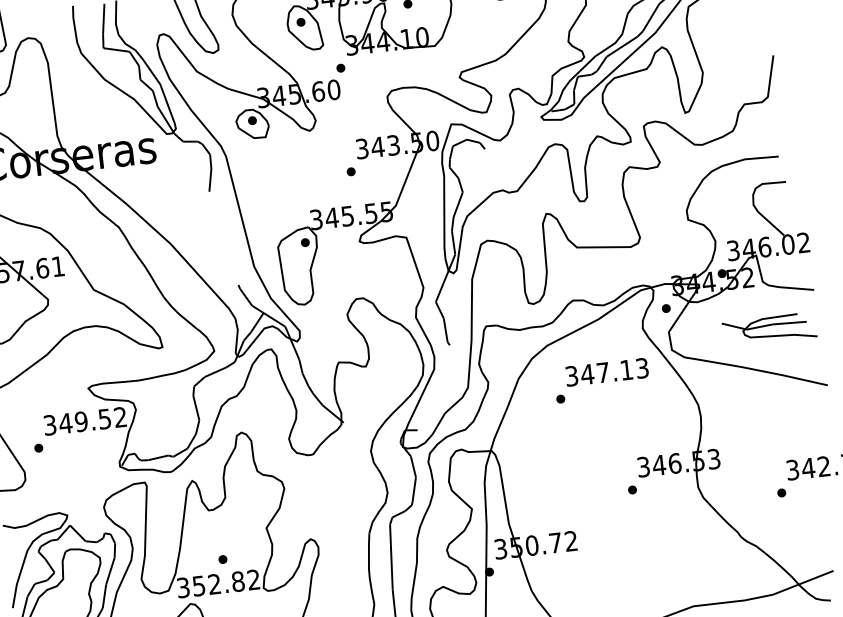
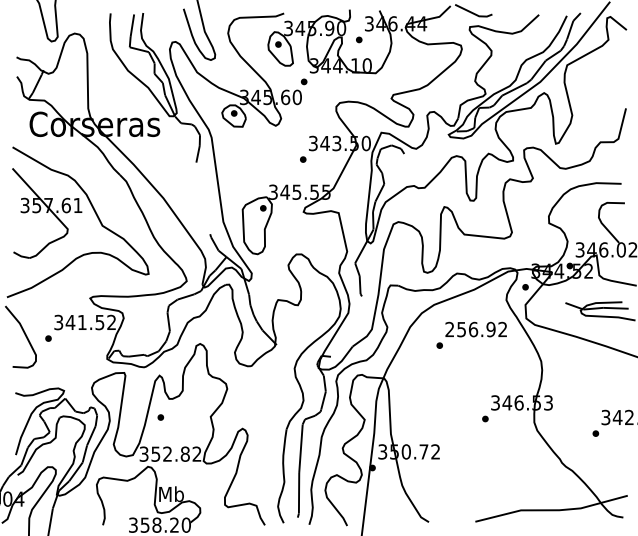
text: (607, 372) -> (476, 329), 347.13 -> 256.92
text: (80, 421) -> (81, 322), 349.52 -> 341.52
part: (222, 559) -> (160, 417), moved

